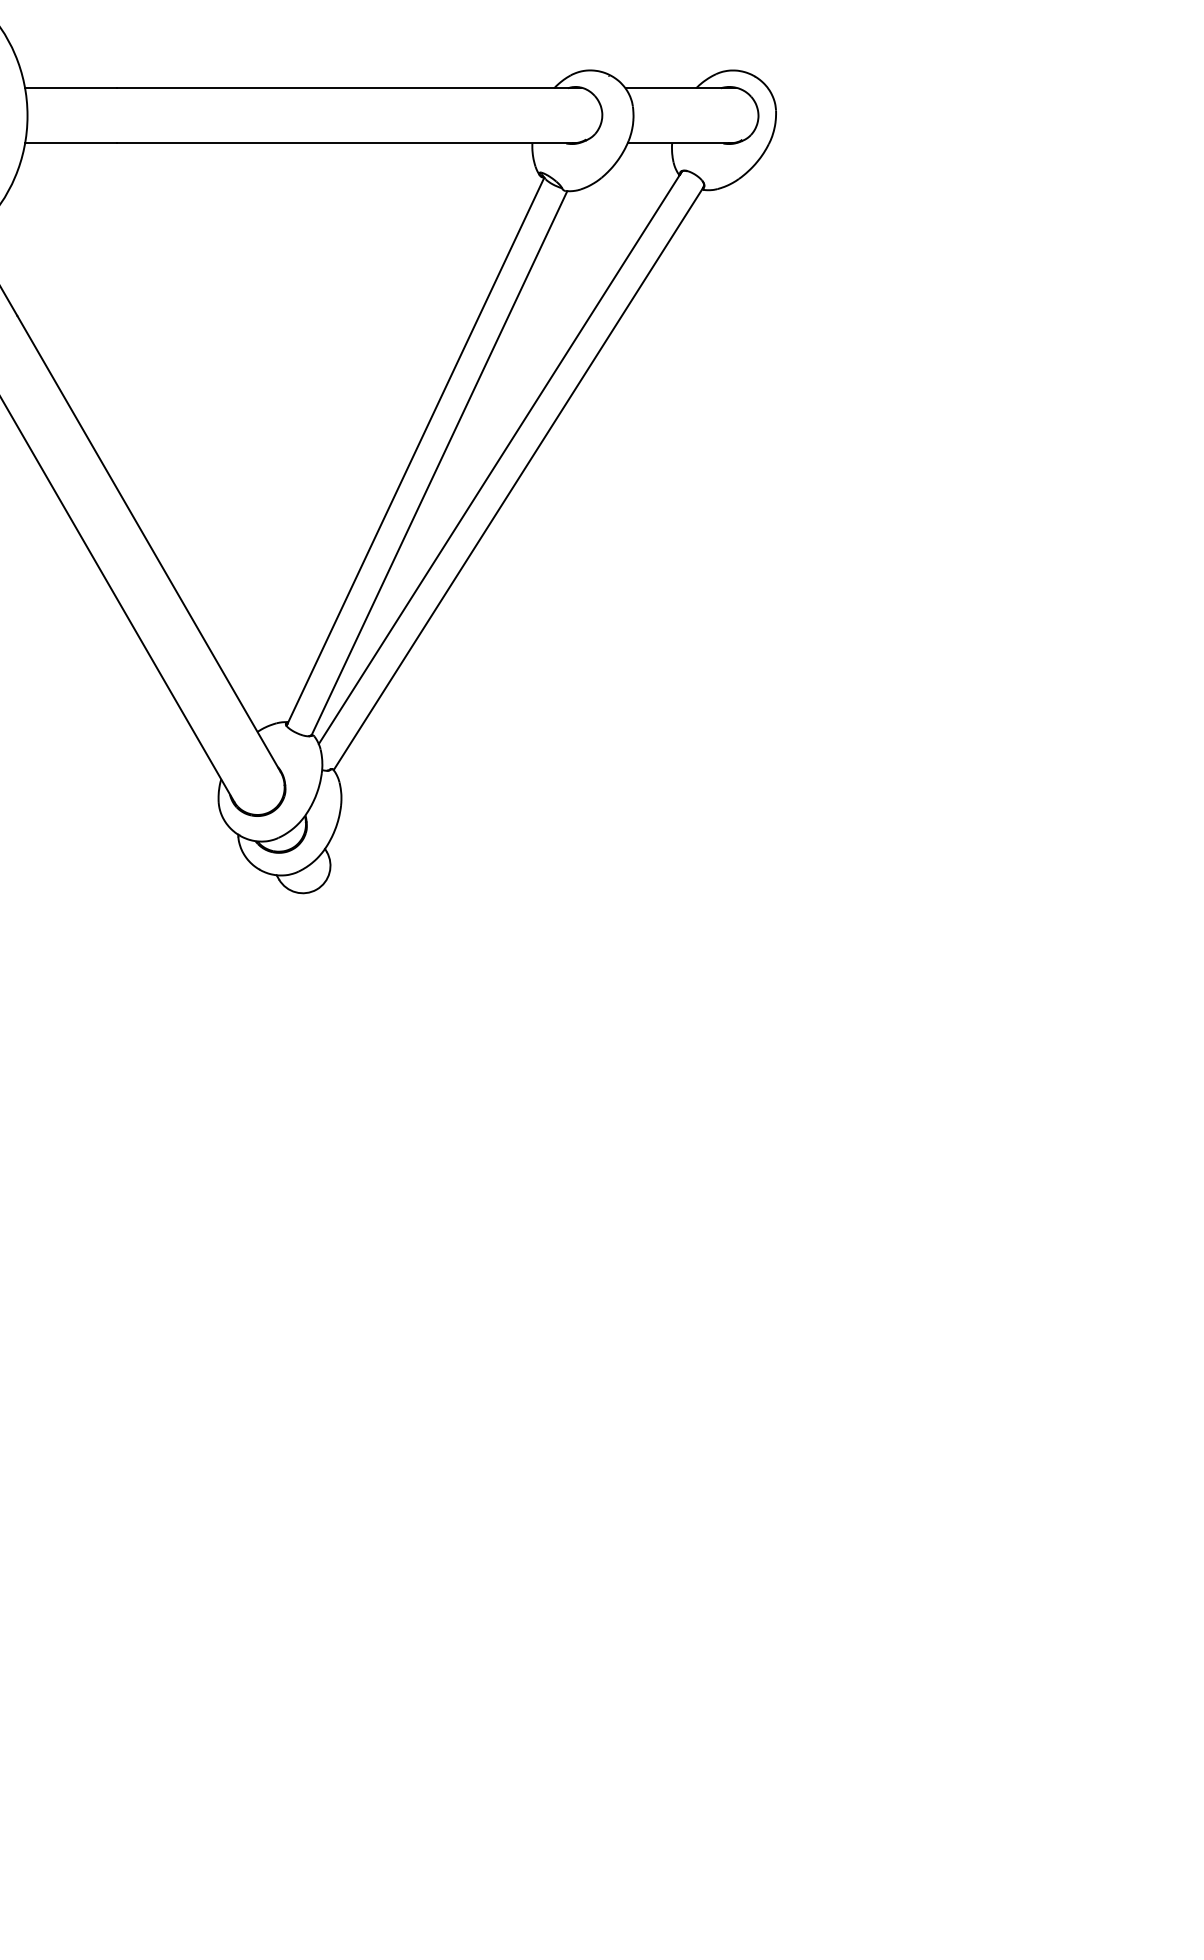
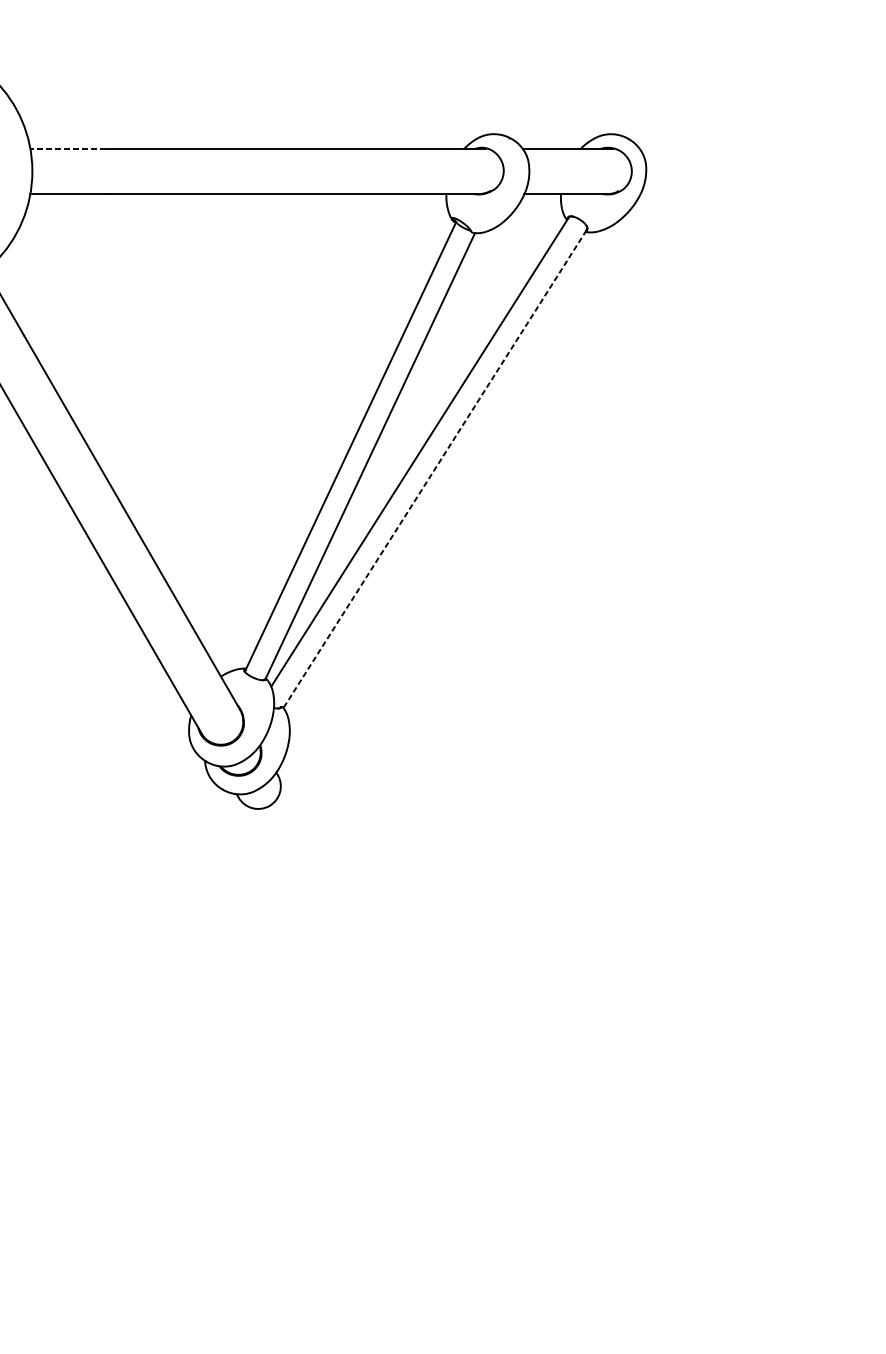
line: (71, 88) -> (68, 148), solid -> dashed
line: (518, 478) -> (435, 468), solid -> dashed

